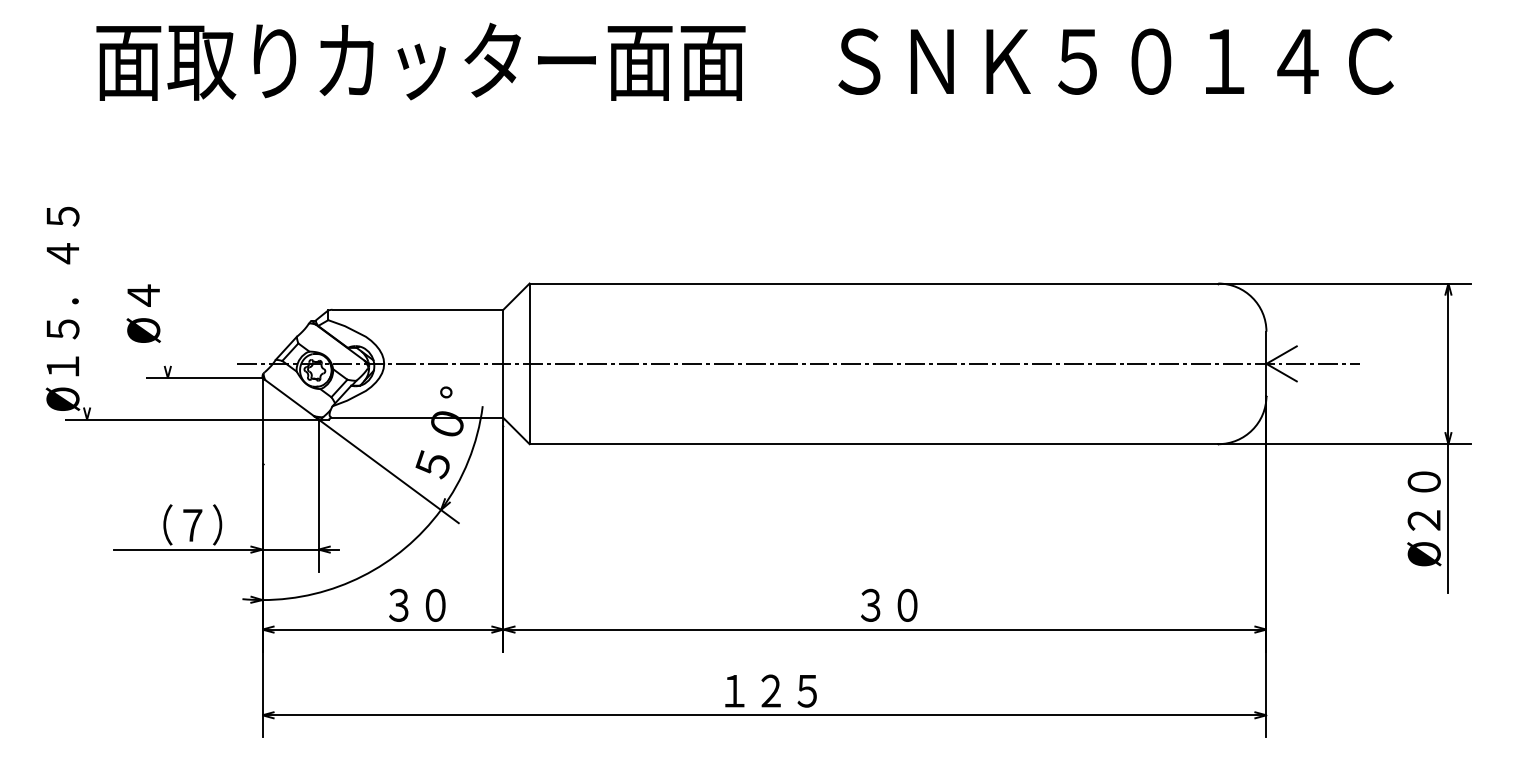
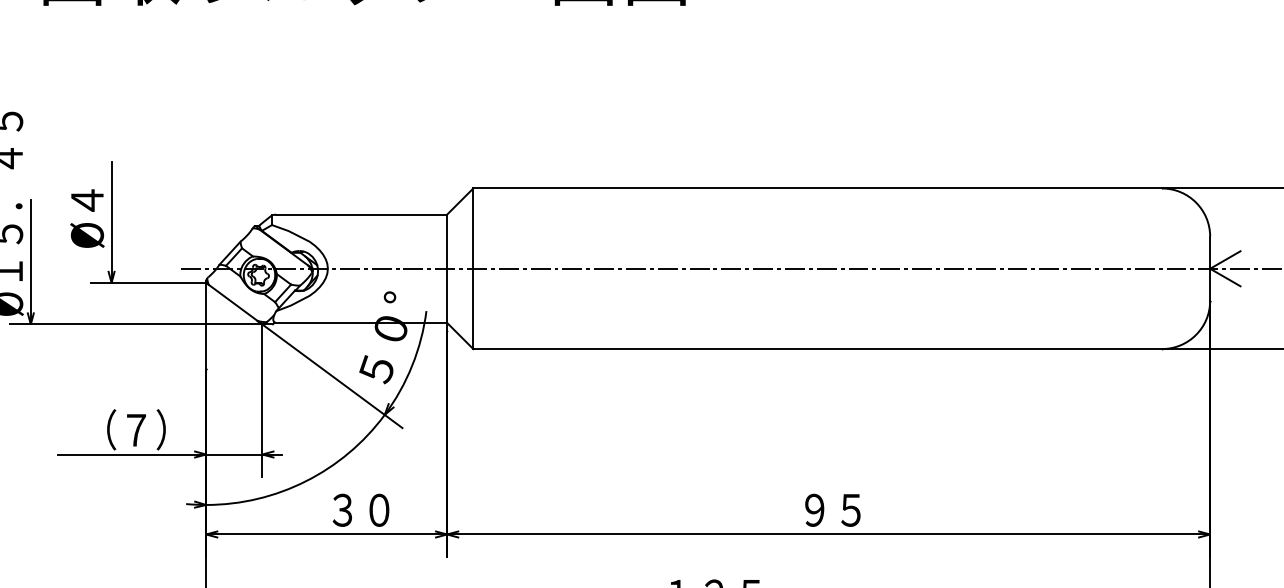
line: (167, 317) -> (111, 222), added
line: (87, 357) -> (31, 262), added
text: (889, 604) -> (833, 509), ３０ -> ９５

